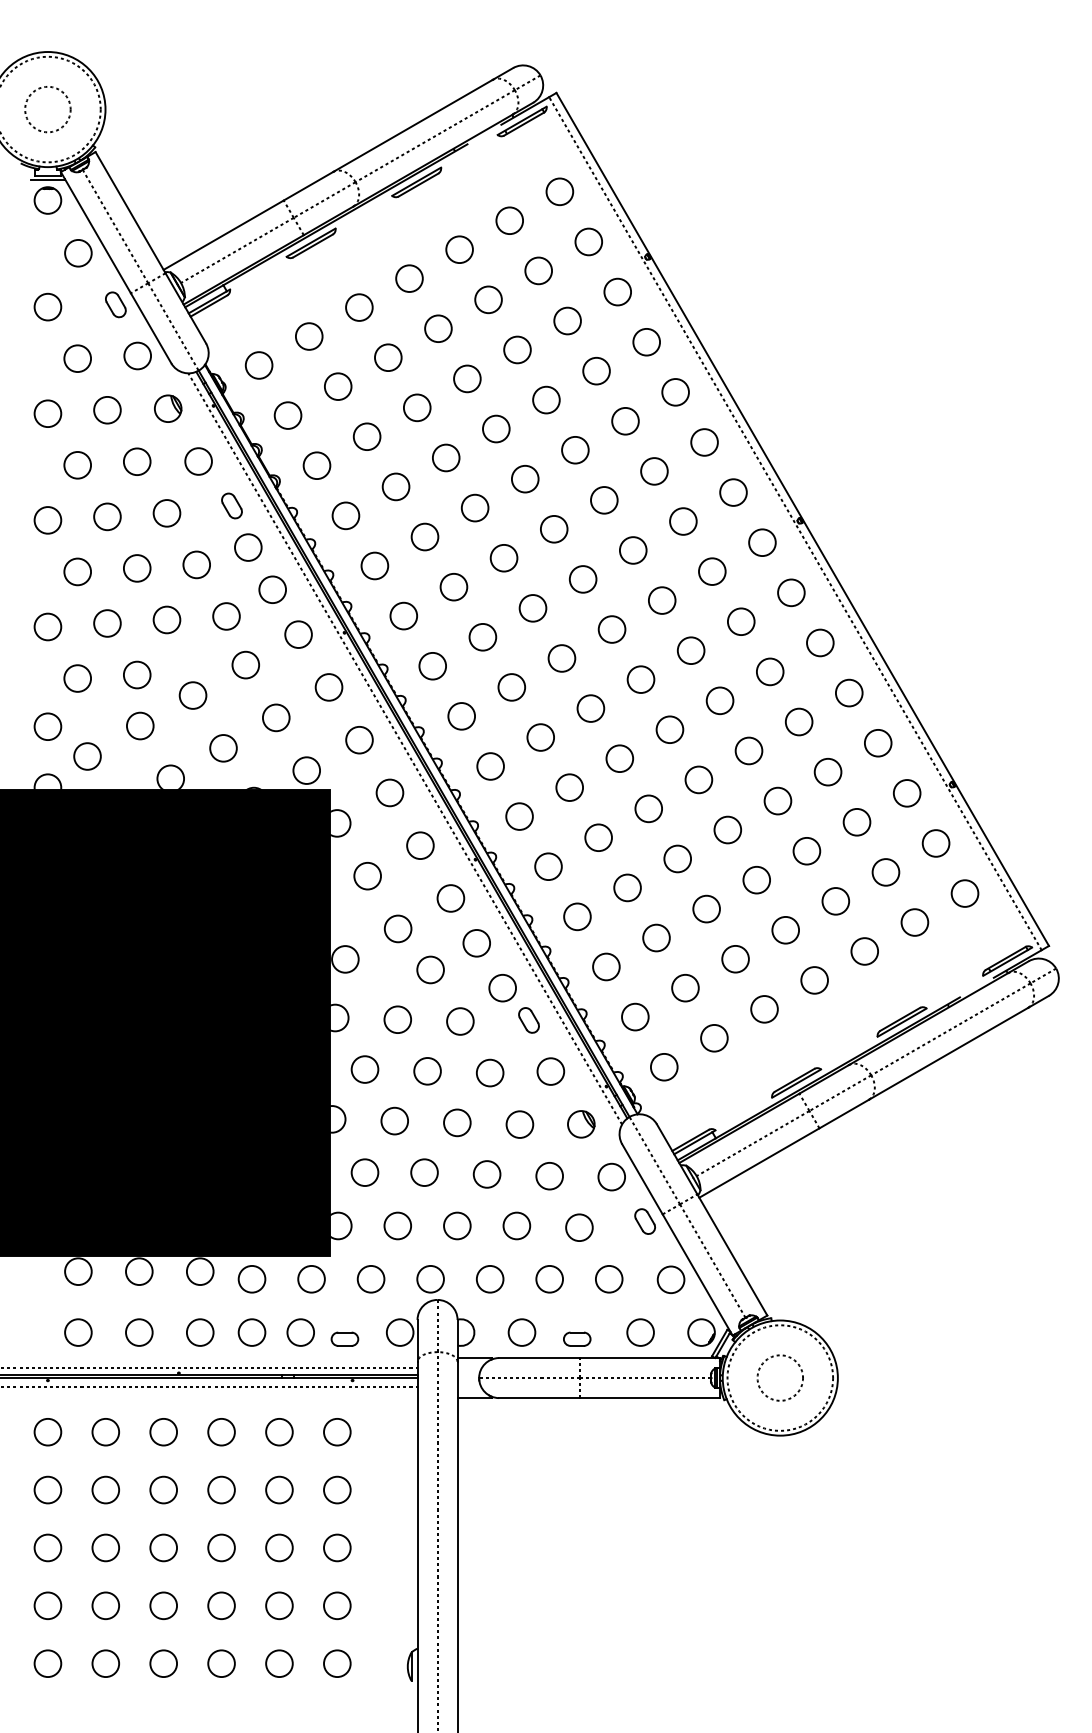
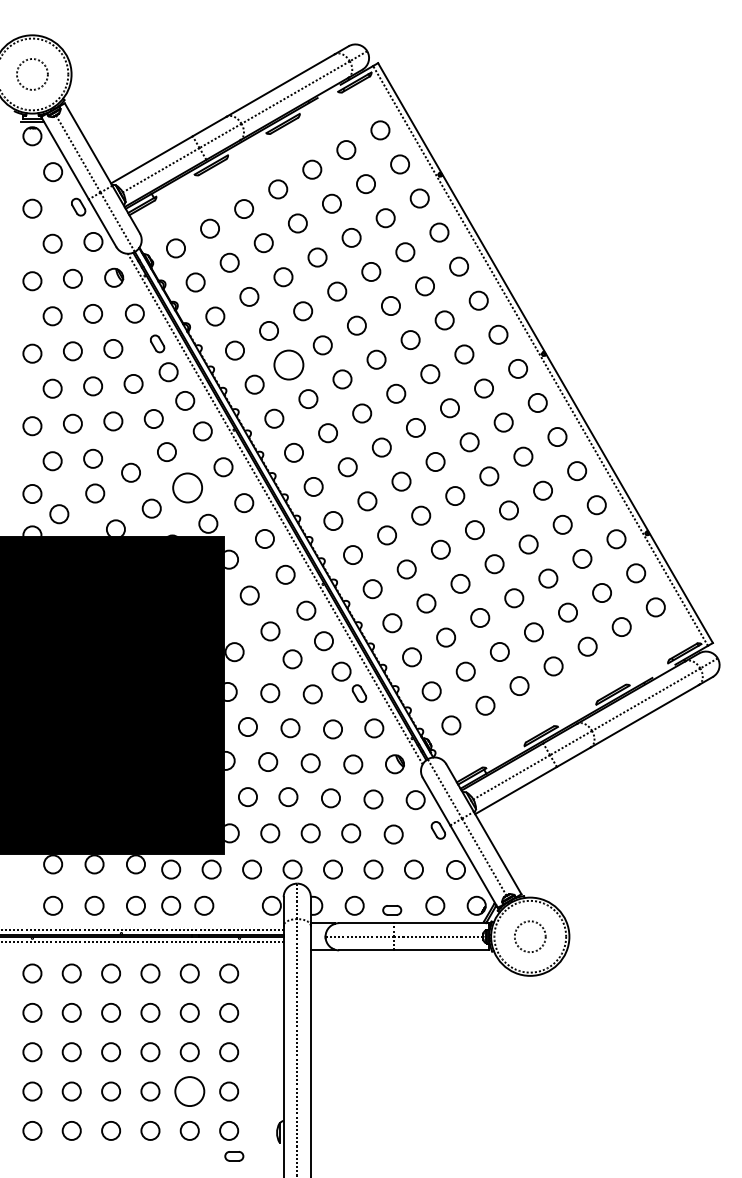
circle: (424, 536) -> (288, 364), size x1.6
circle: (276, 717) -> (187, 487), size x1.6
part: (345, 1339) -> (234, 1156), moved
circle: (278, 1605) -> (189, 1091), size x1.6

